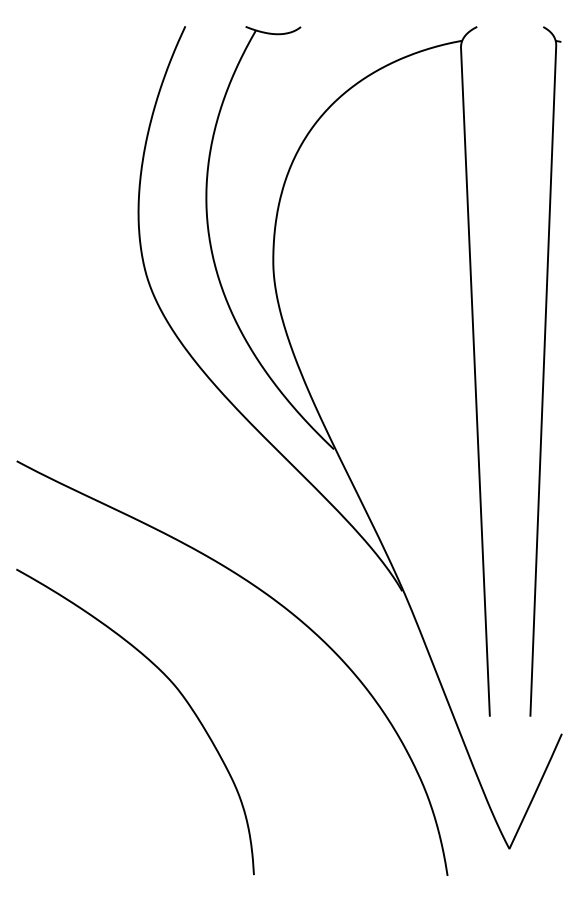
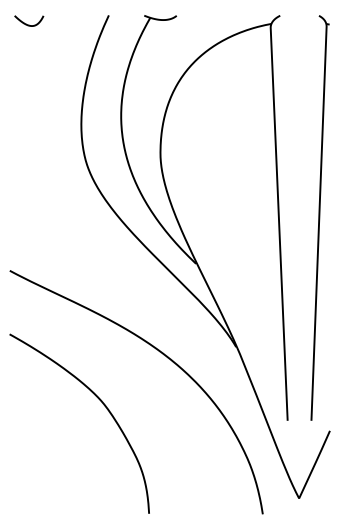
curve: (50, 41) -> (29, 24), added

